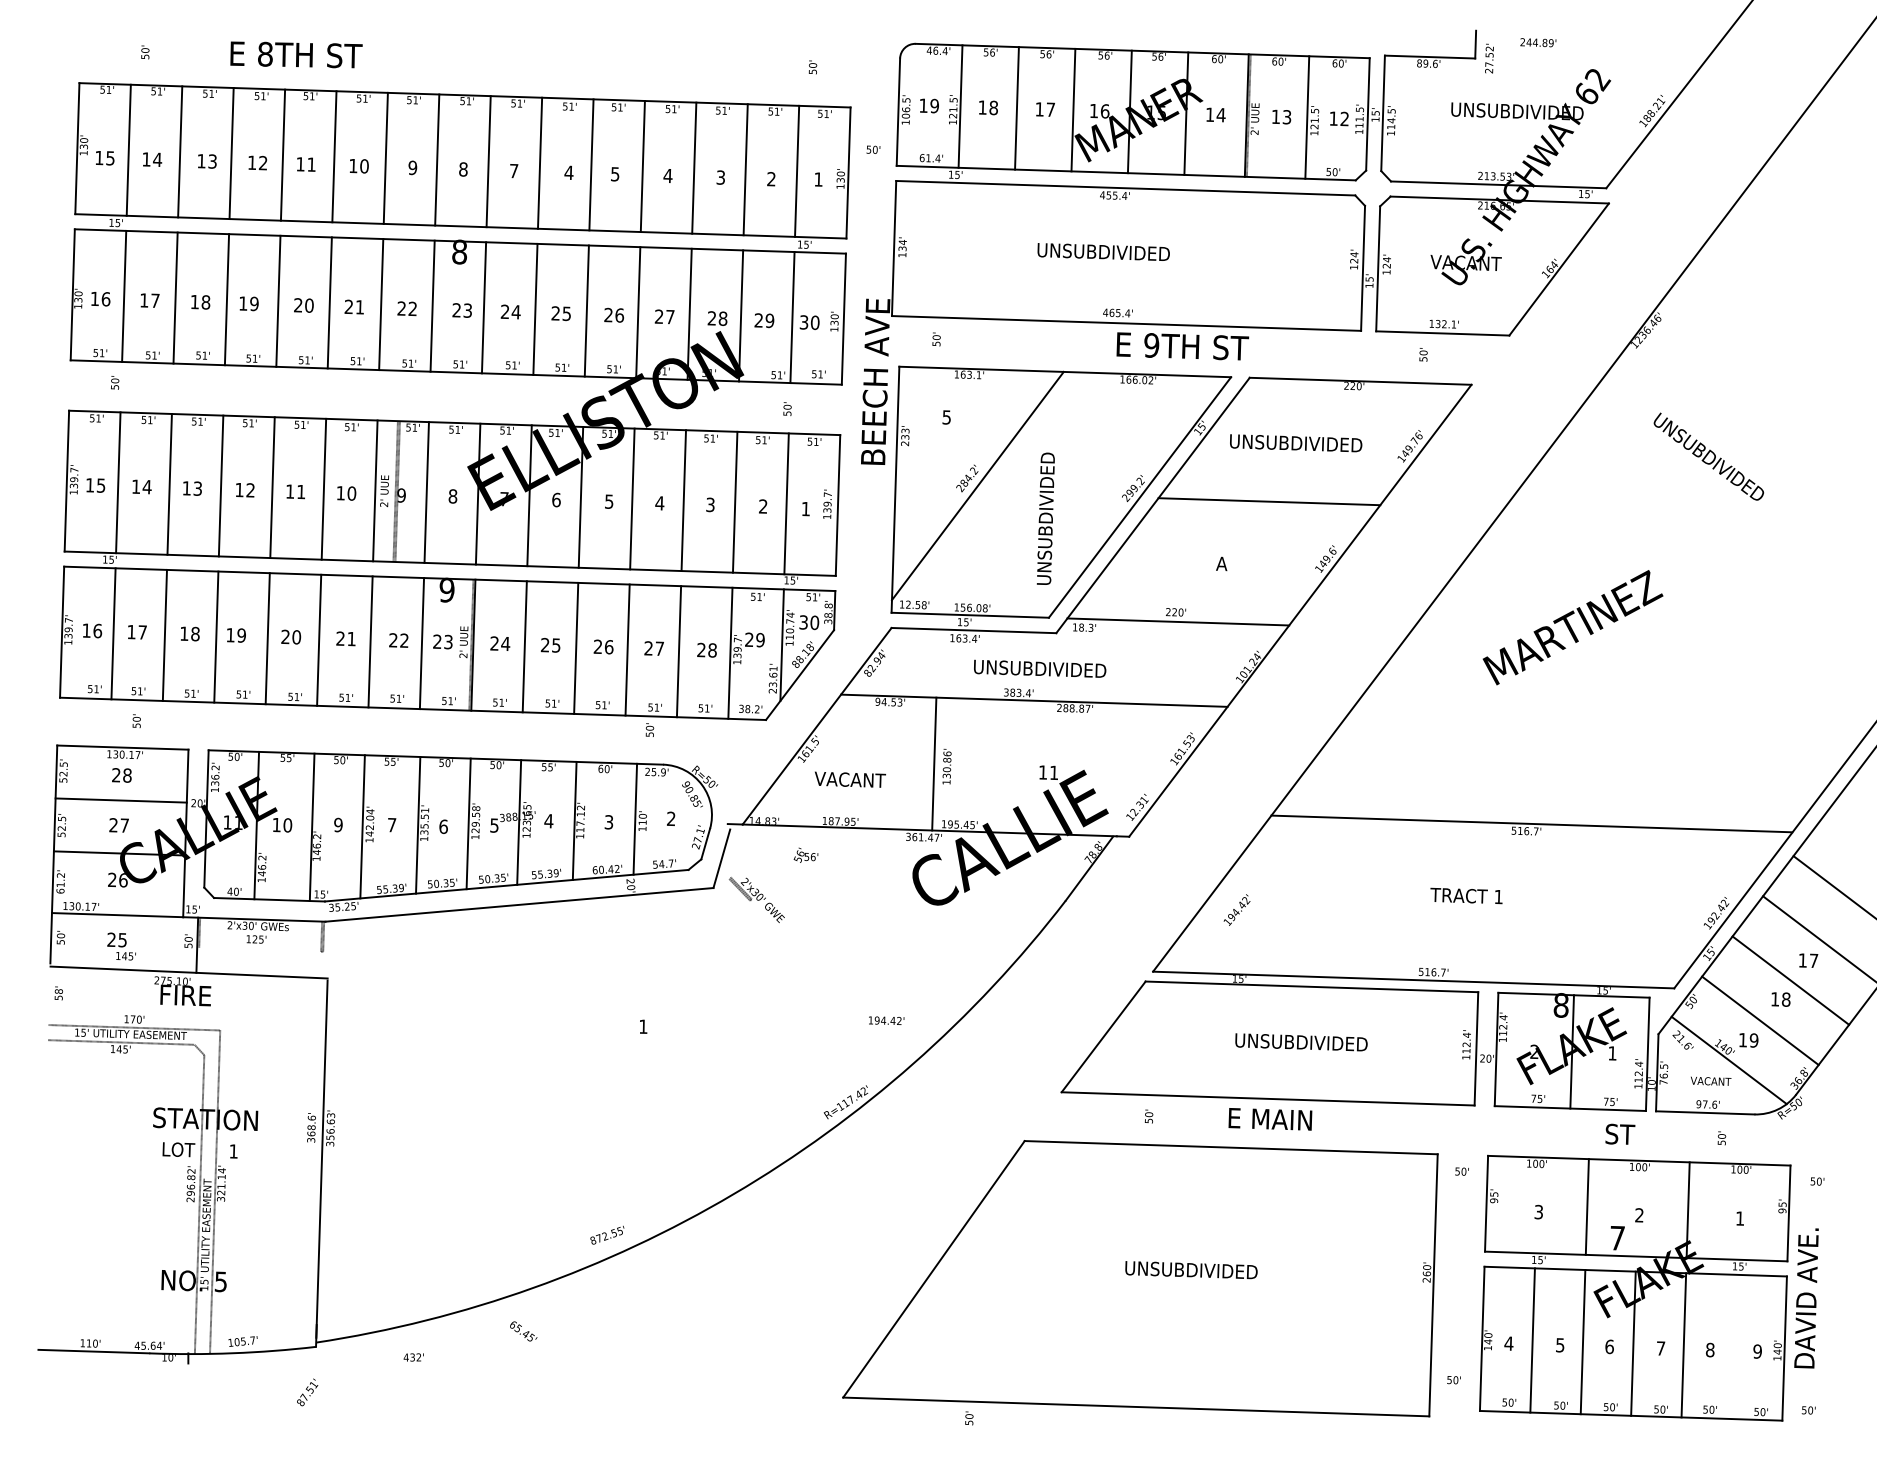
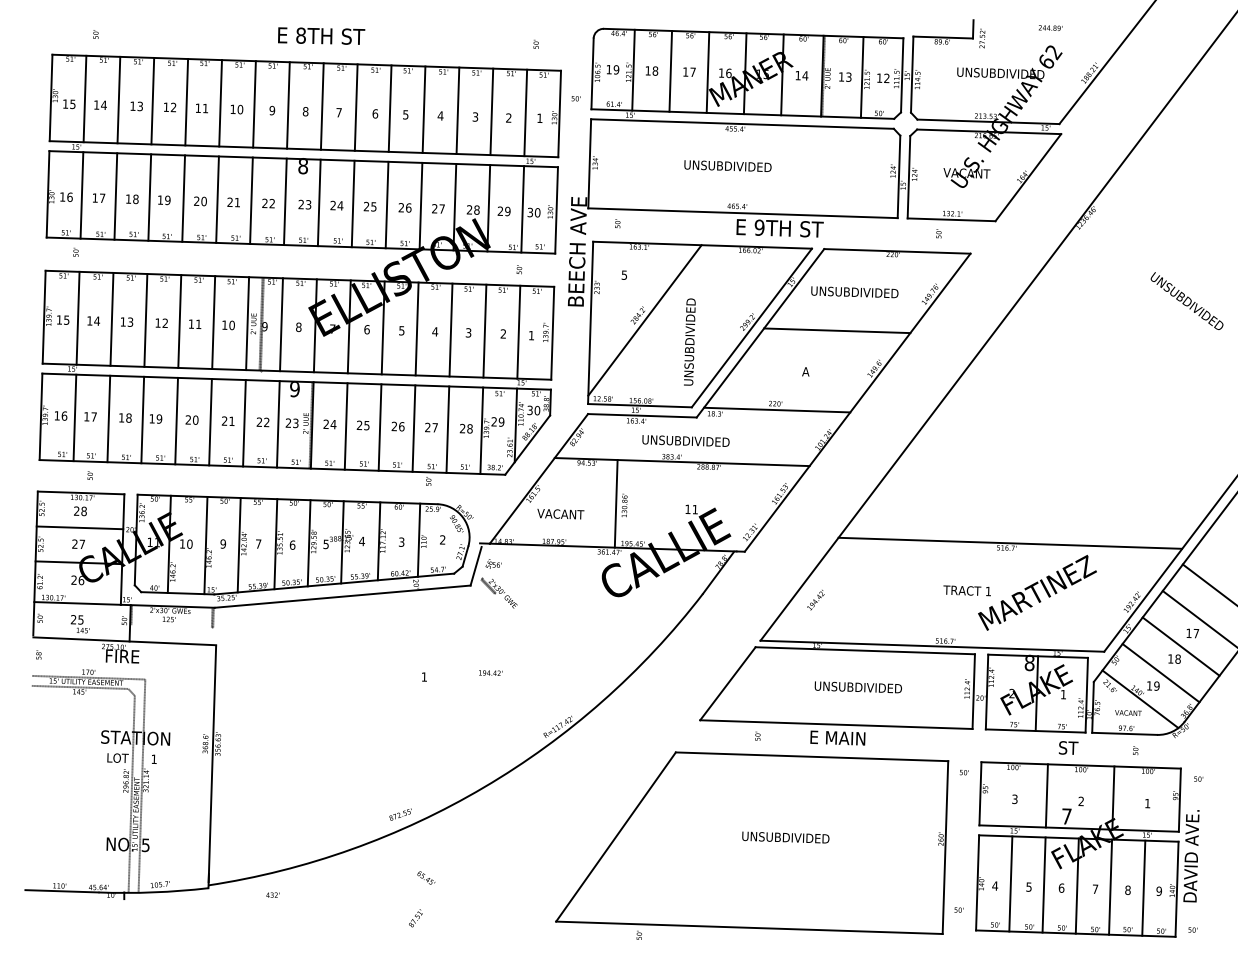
text: (1538, 41) -> (1050, 27), moved
text: (296, 53) -> (321, 35), moved
text: (569, 172) -> (375, 113), 4 -> 6
text: (1708, 455) -> (1186, 300), moved
text: (1573, 627) -> (1037, 592), moved
text: (805, 854) -> (493, 563), moved
text: (886, 1019) -> (490, 672), moved
text: (523, 1330) -> (426, 877), moved
line: (1733, 1345) -> (1143, 887), added
text: (306, 1392) -> (415, 918), moved

